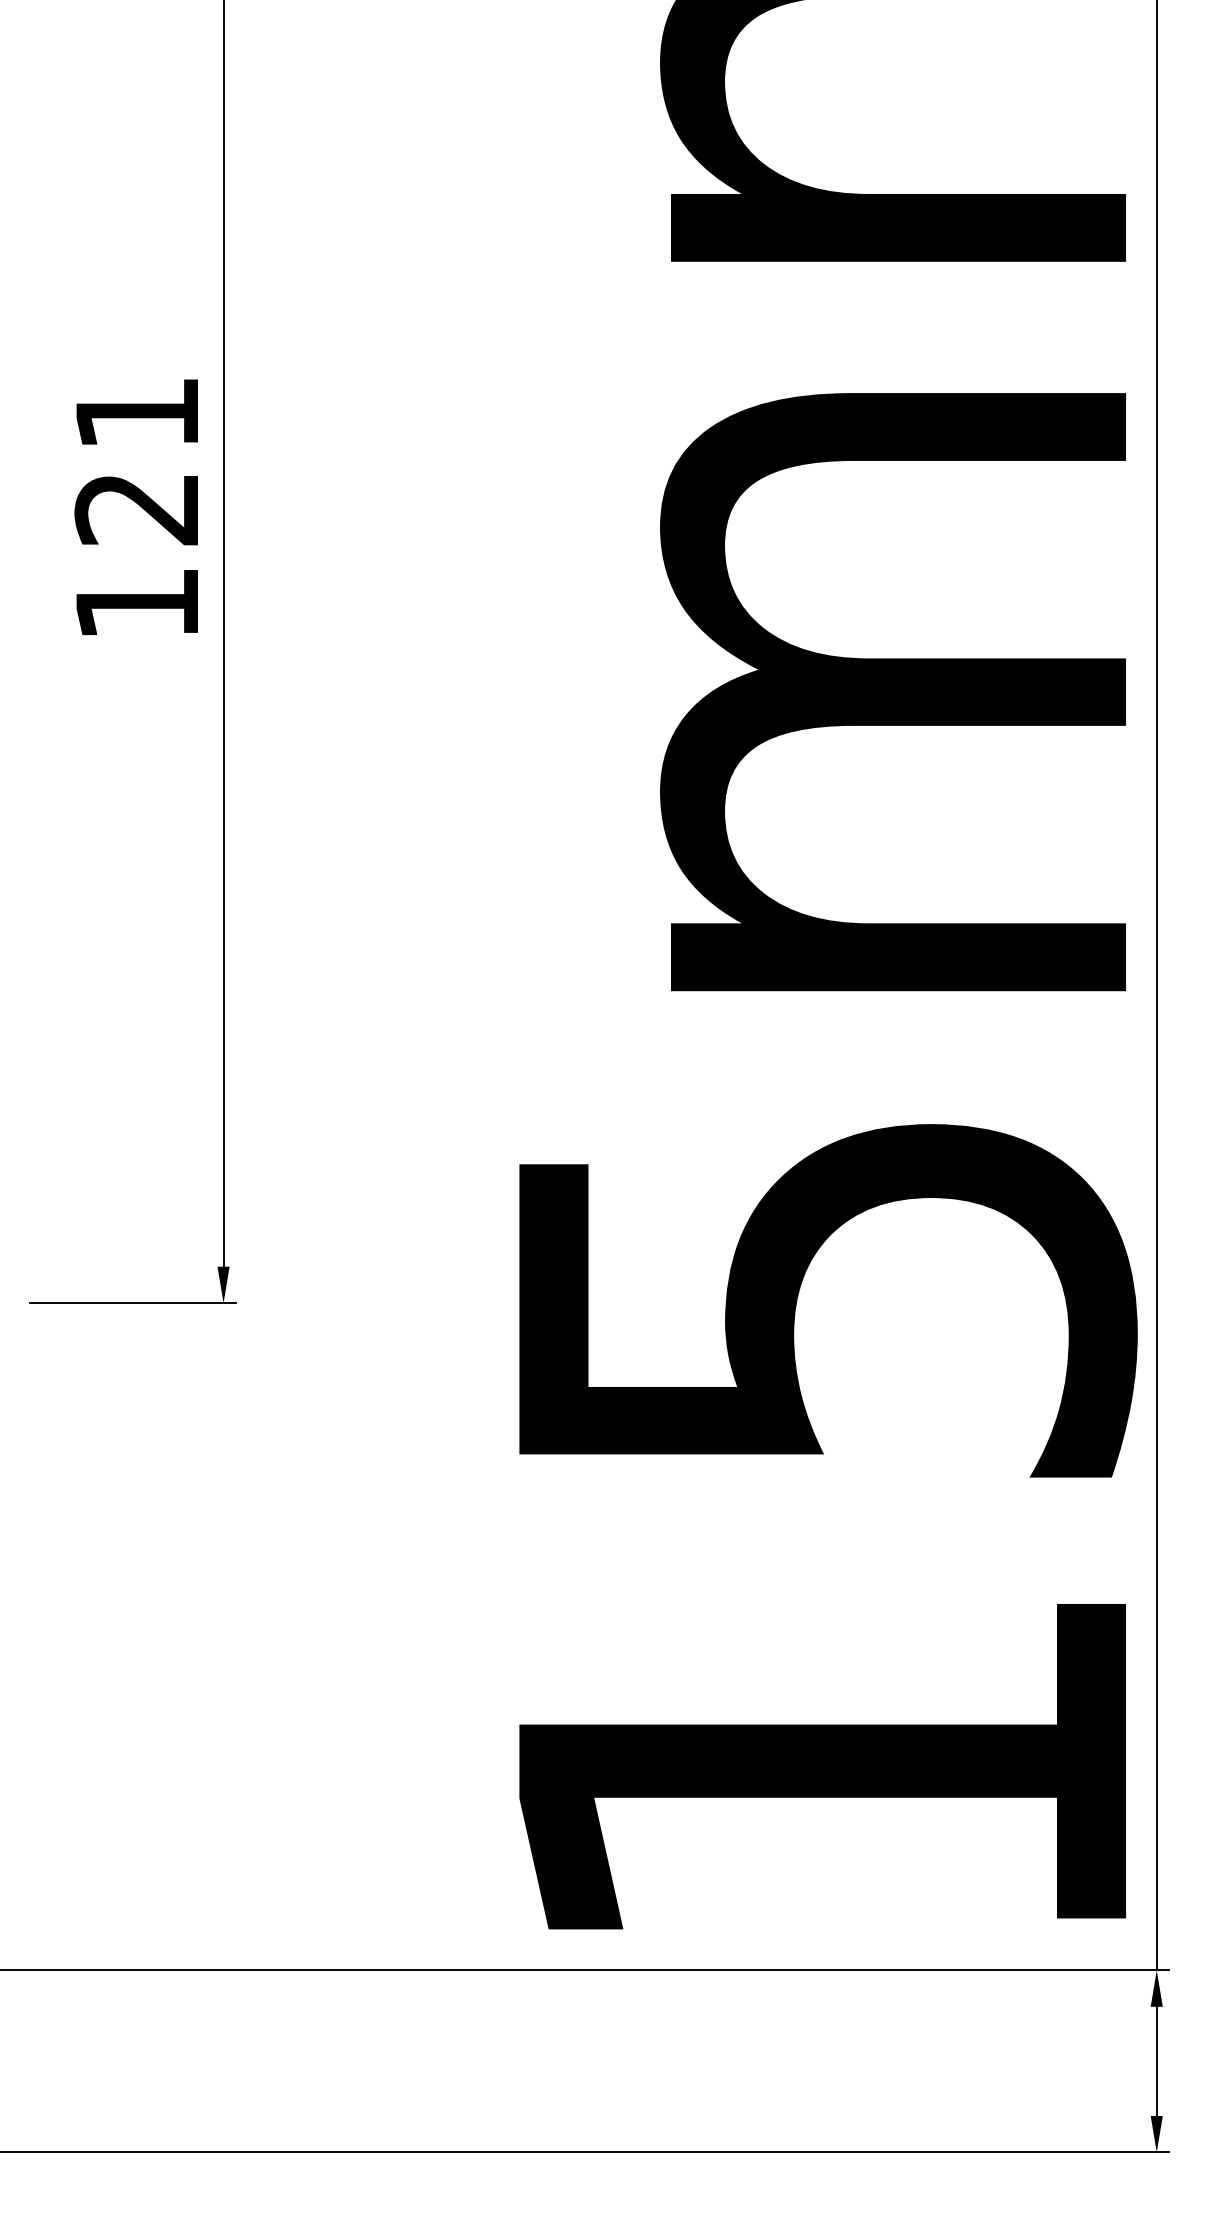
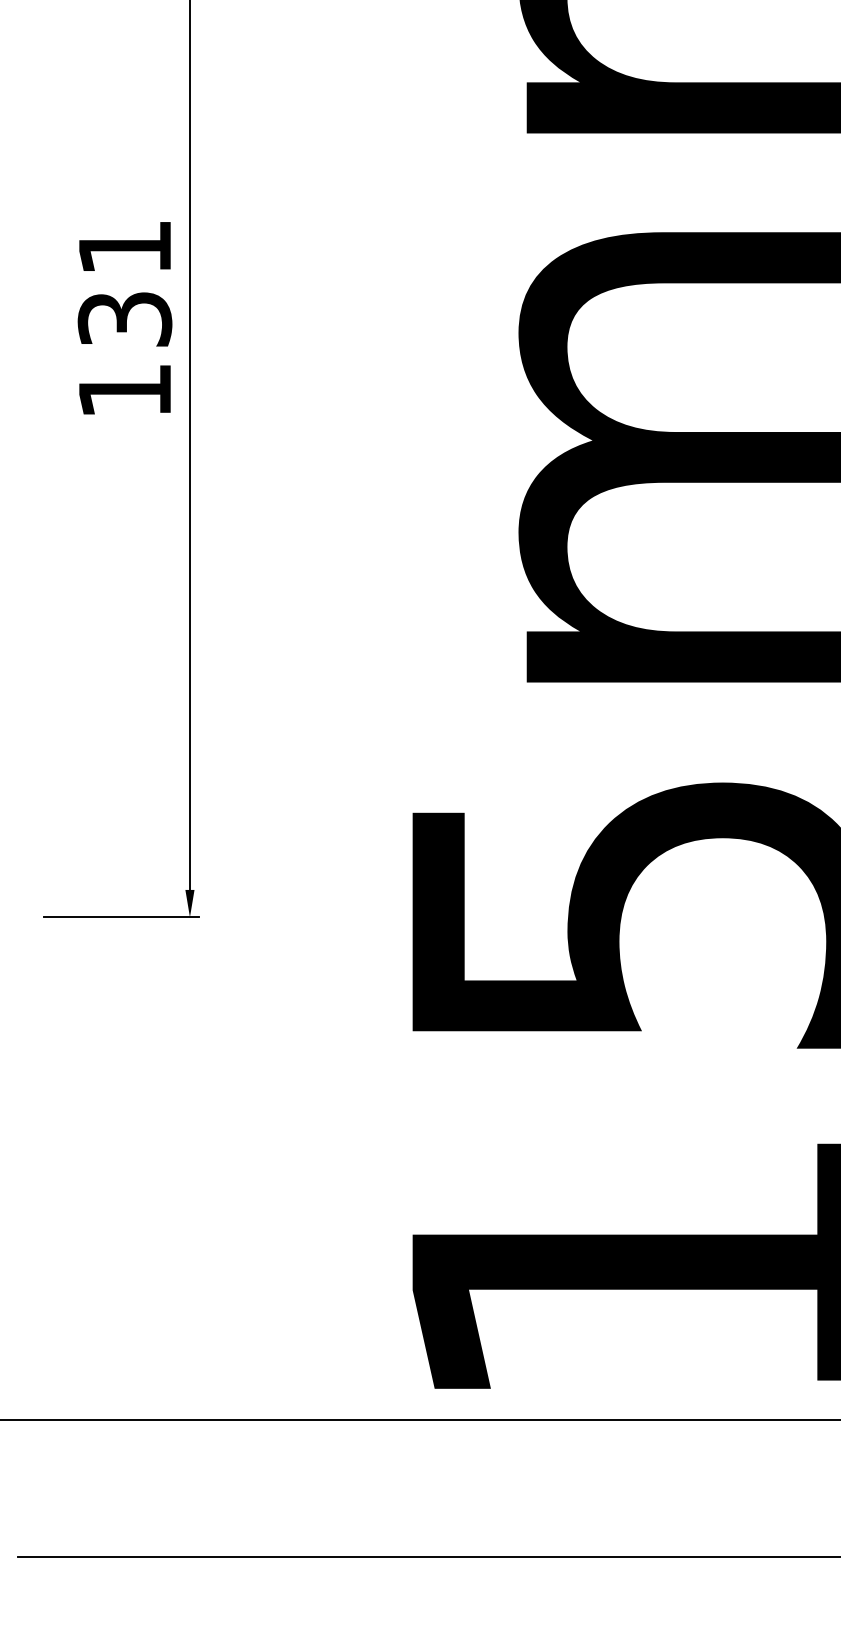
text: (137, 509) -> (125, 319), 121 -> 131

